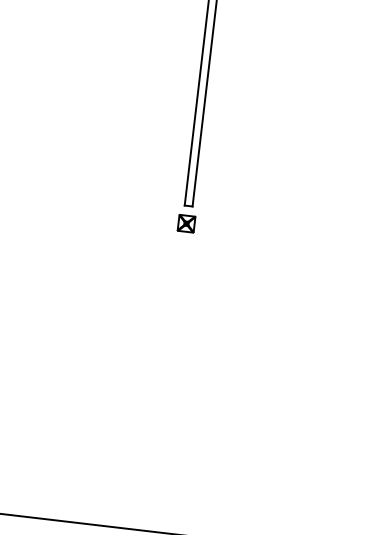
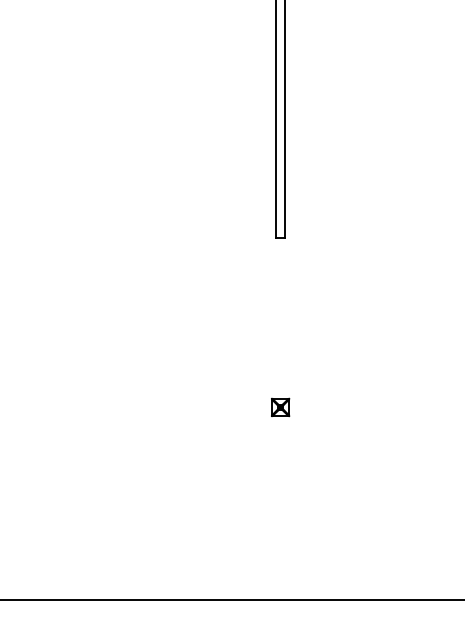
part: (186, 223) -> (280, 407), moved

